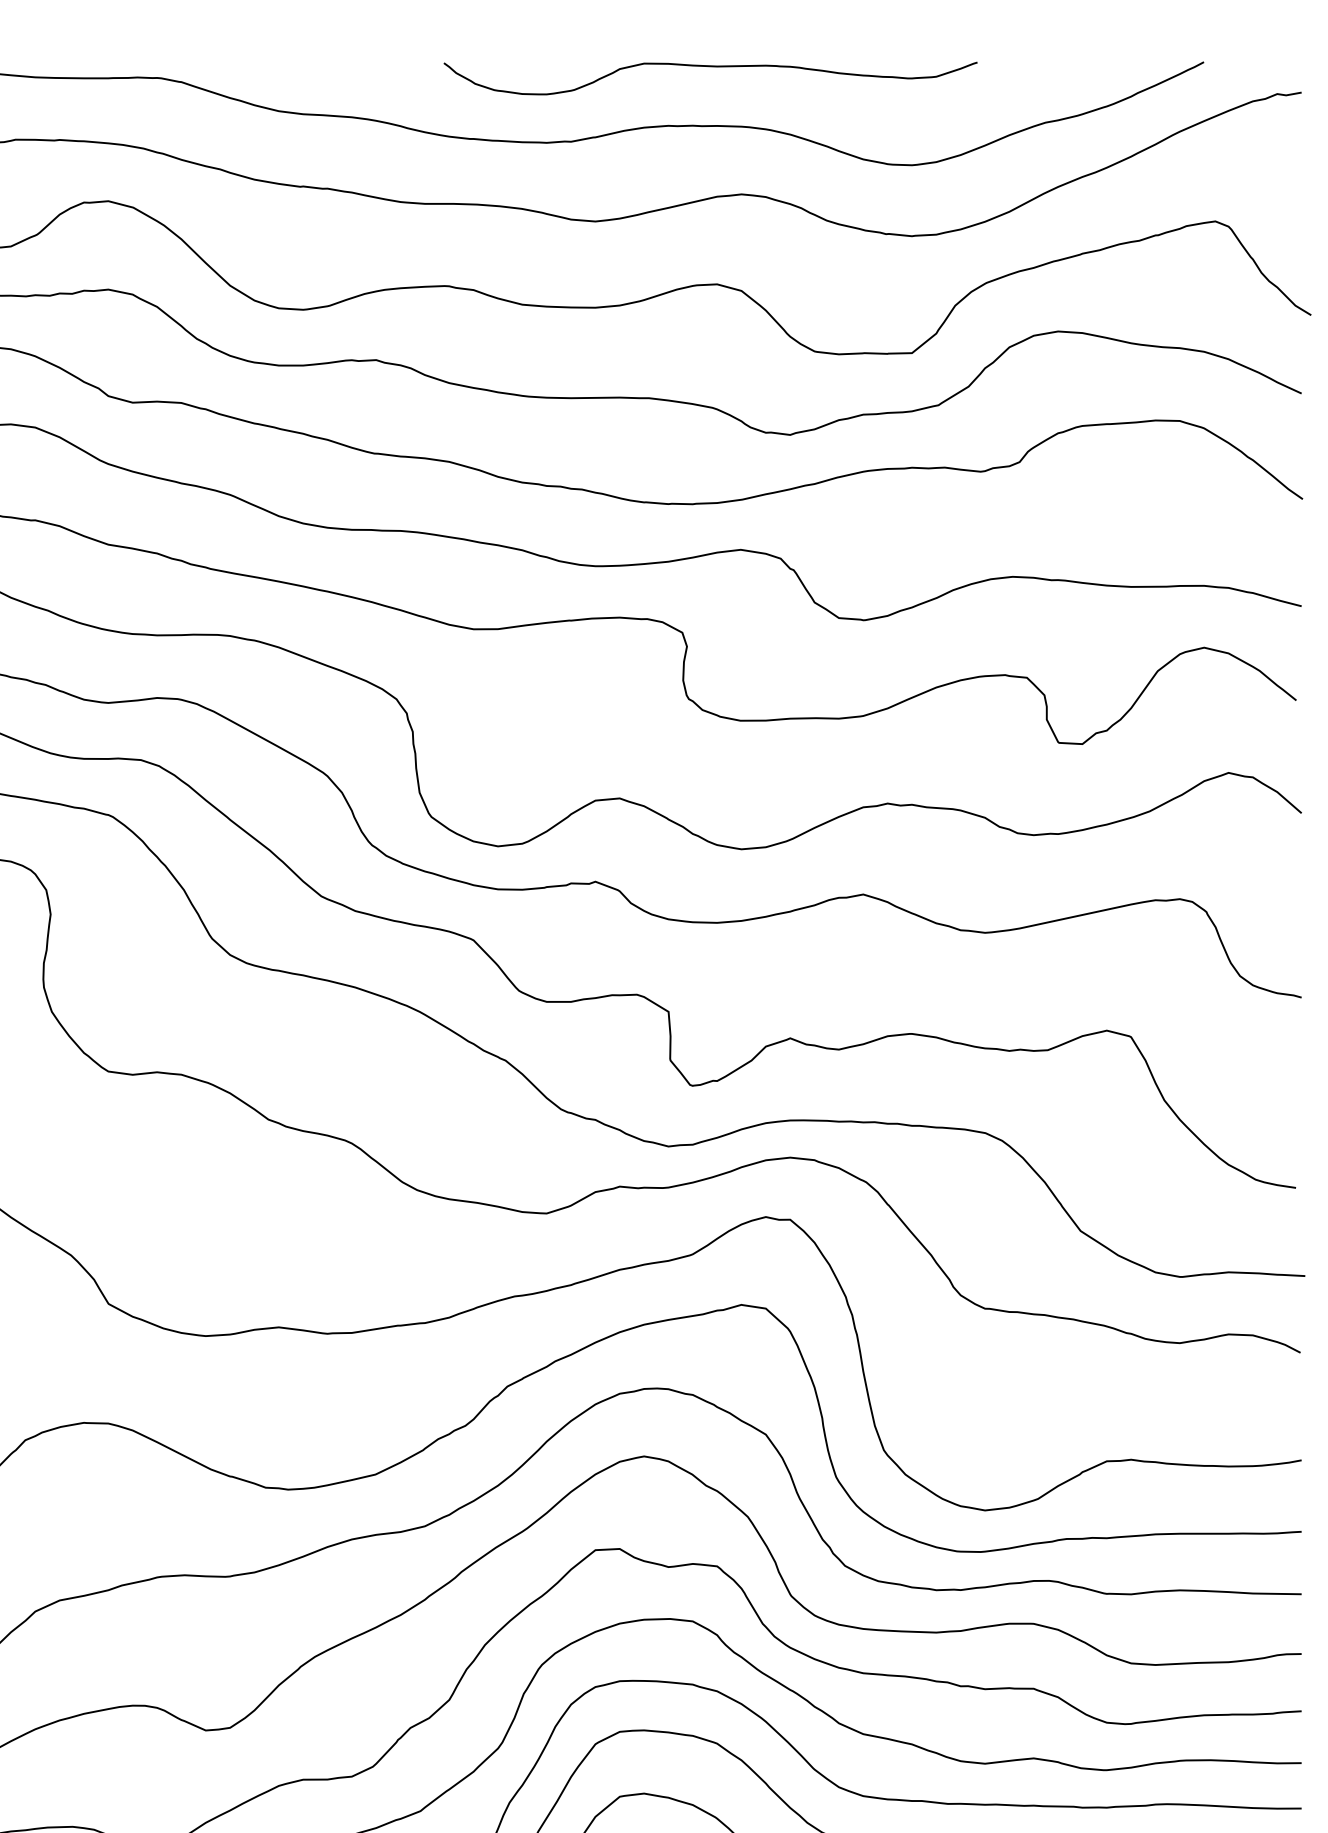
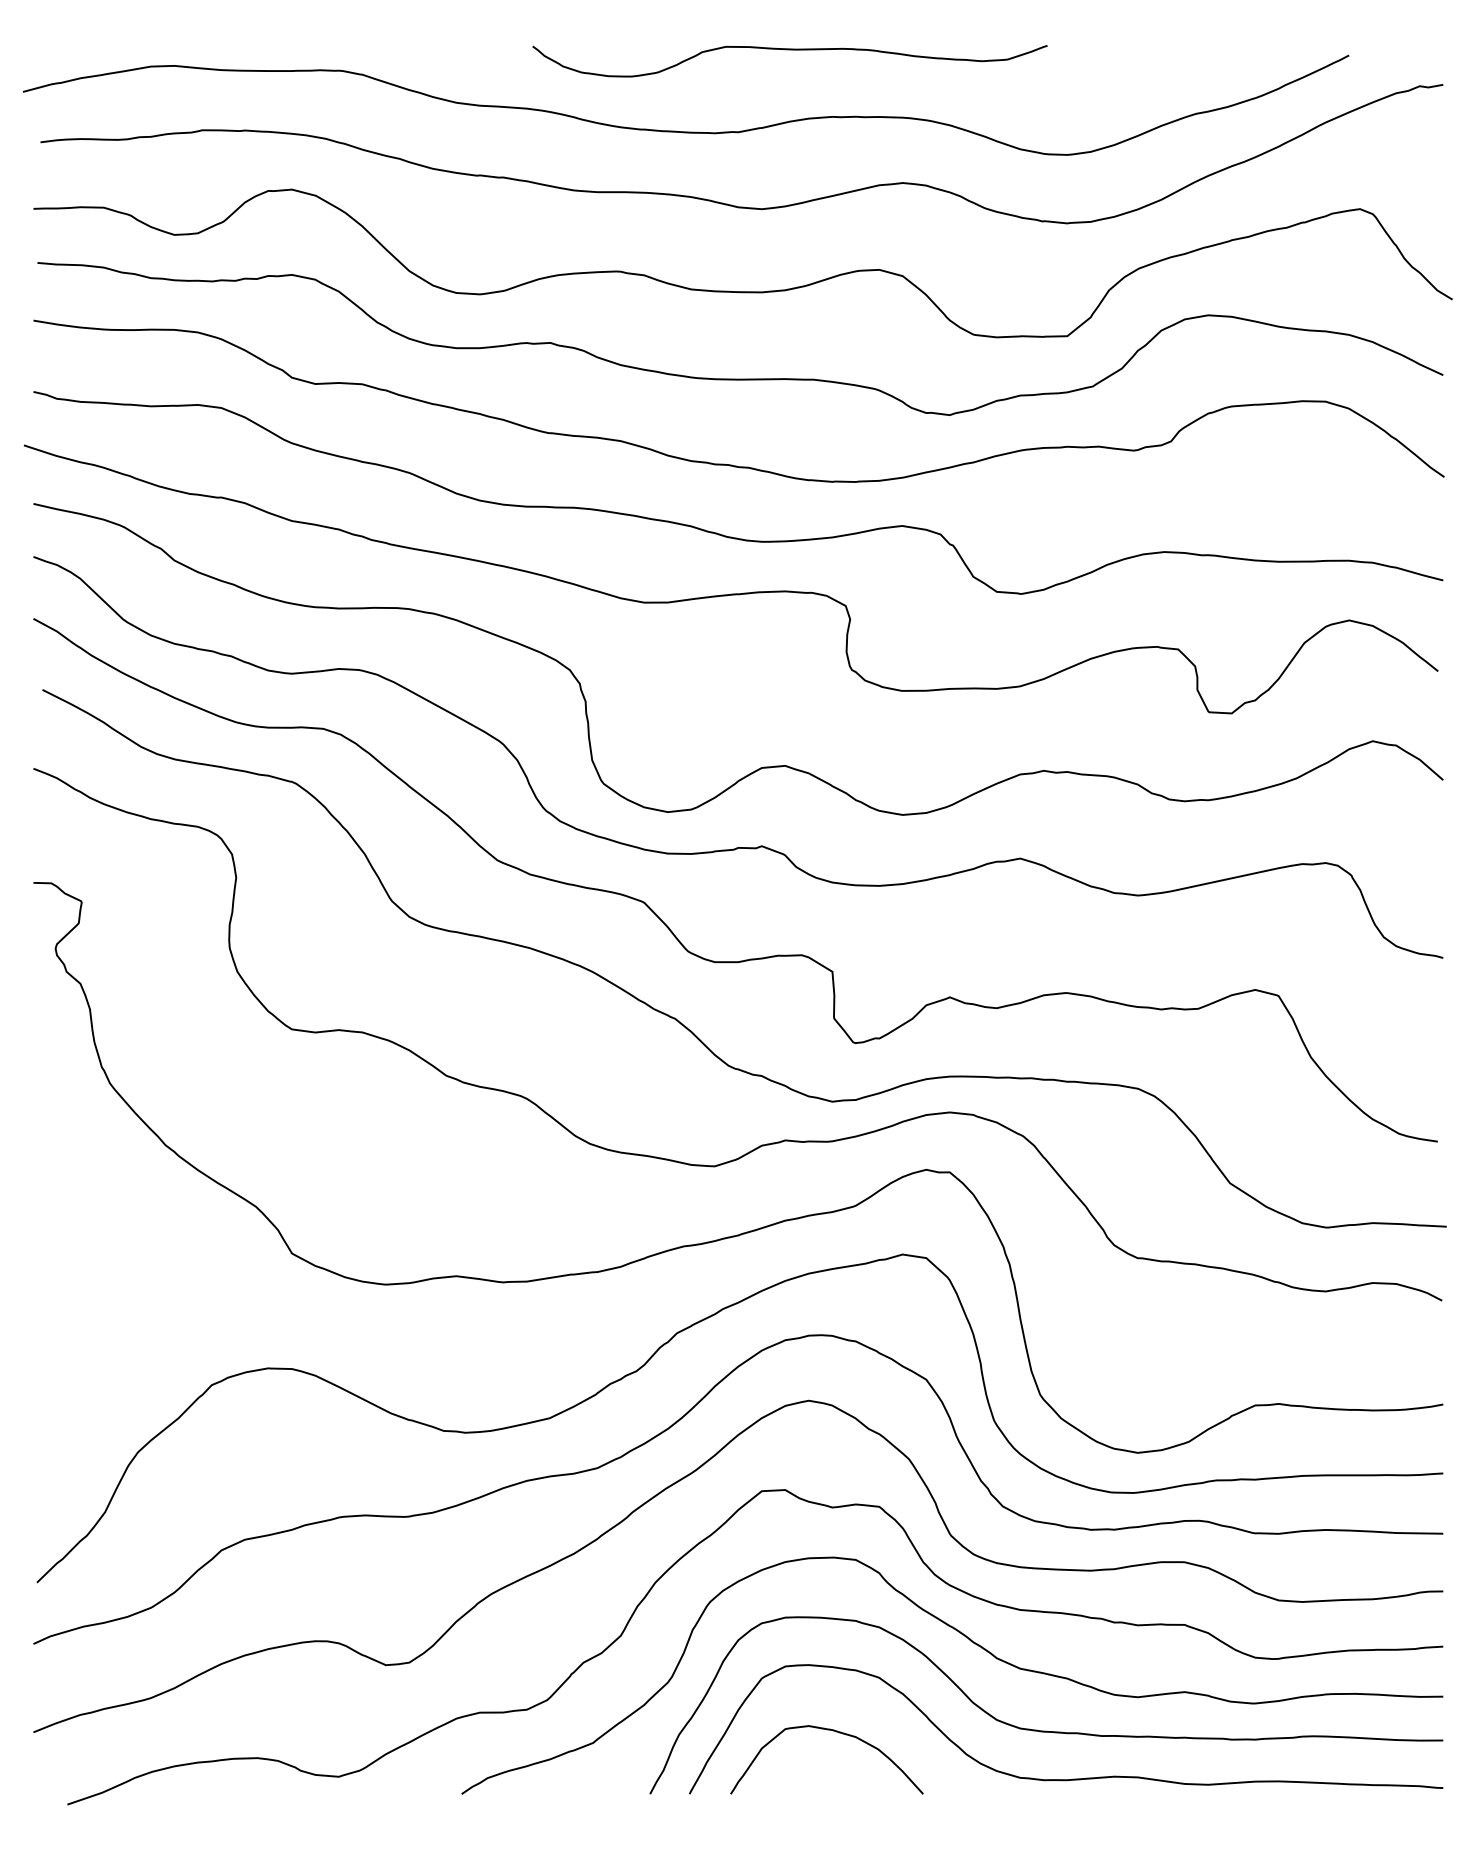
curve: (710, 67) -> (789, 50), moved

